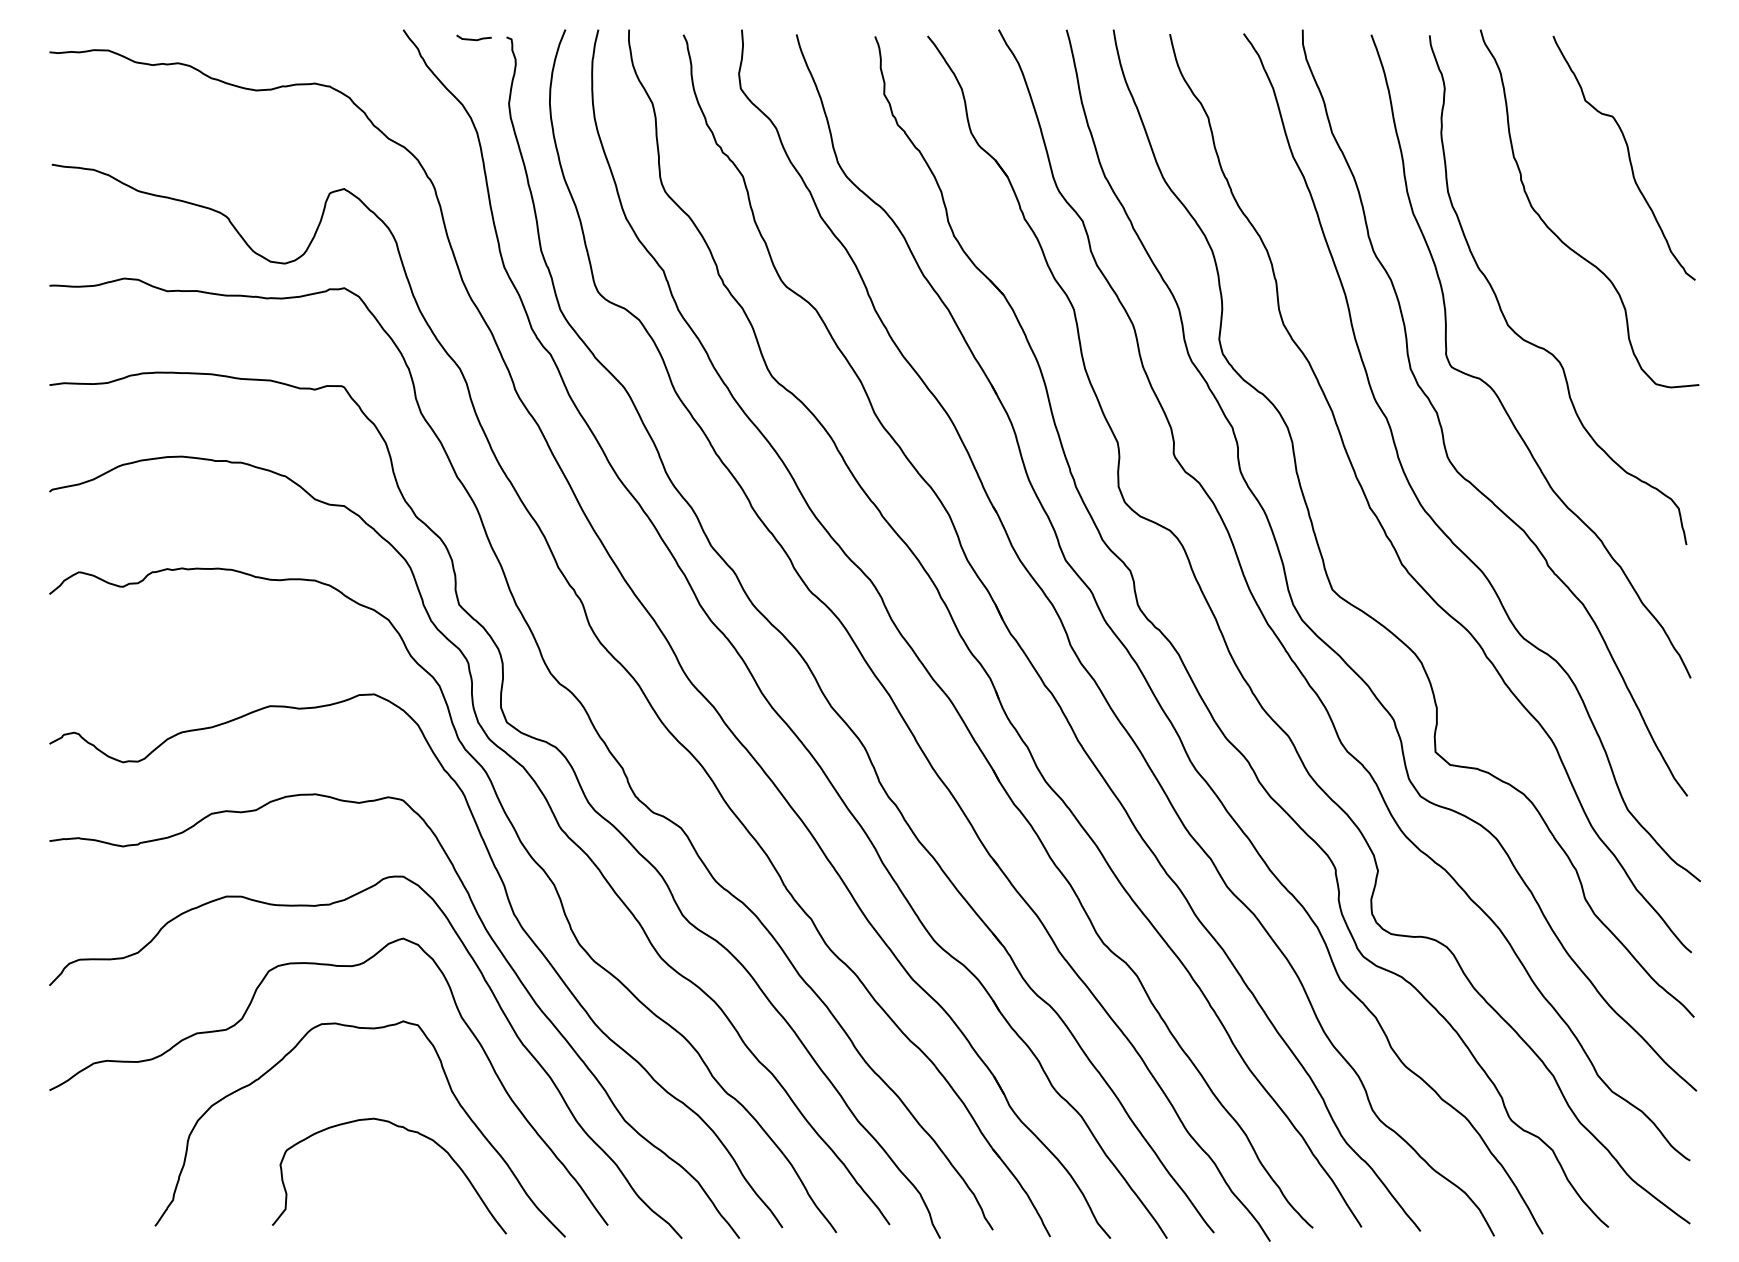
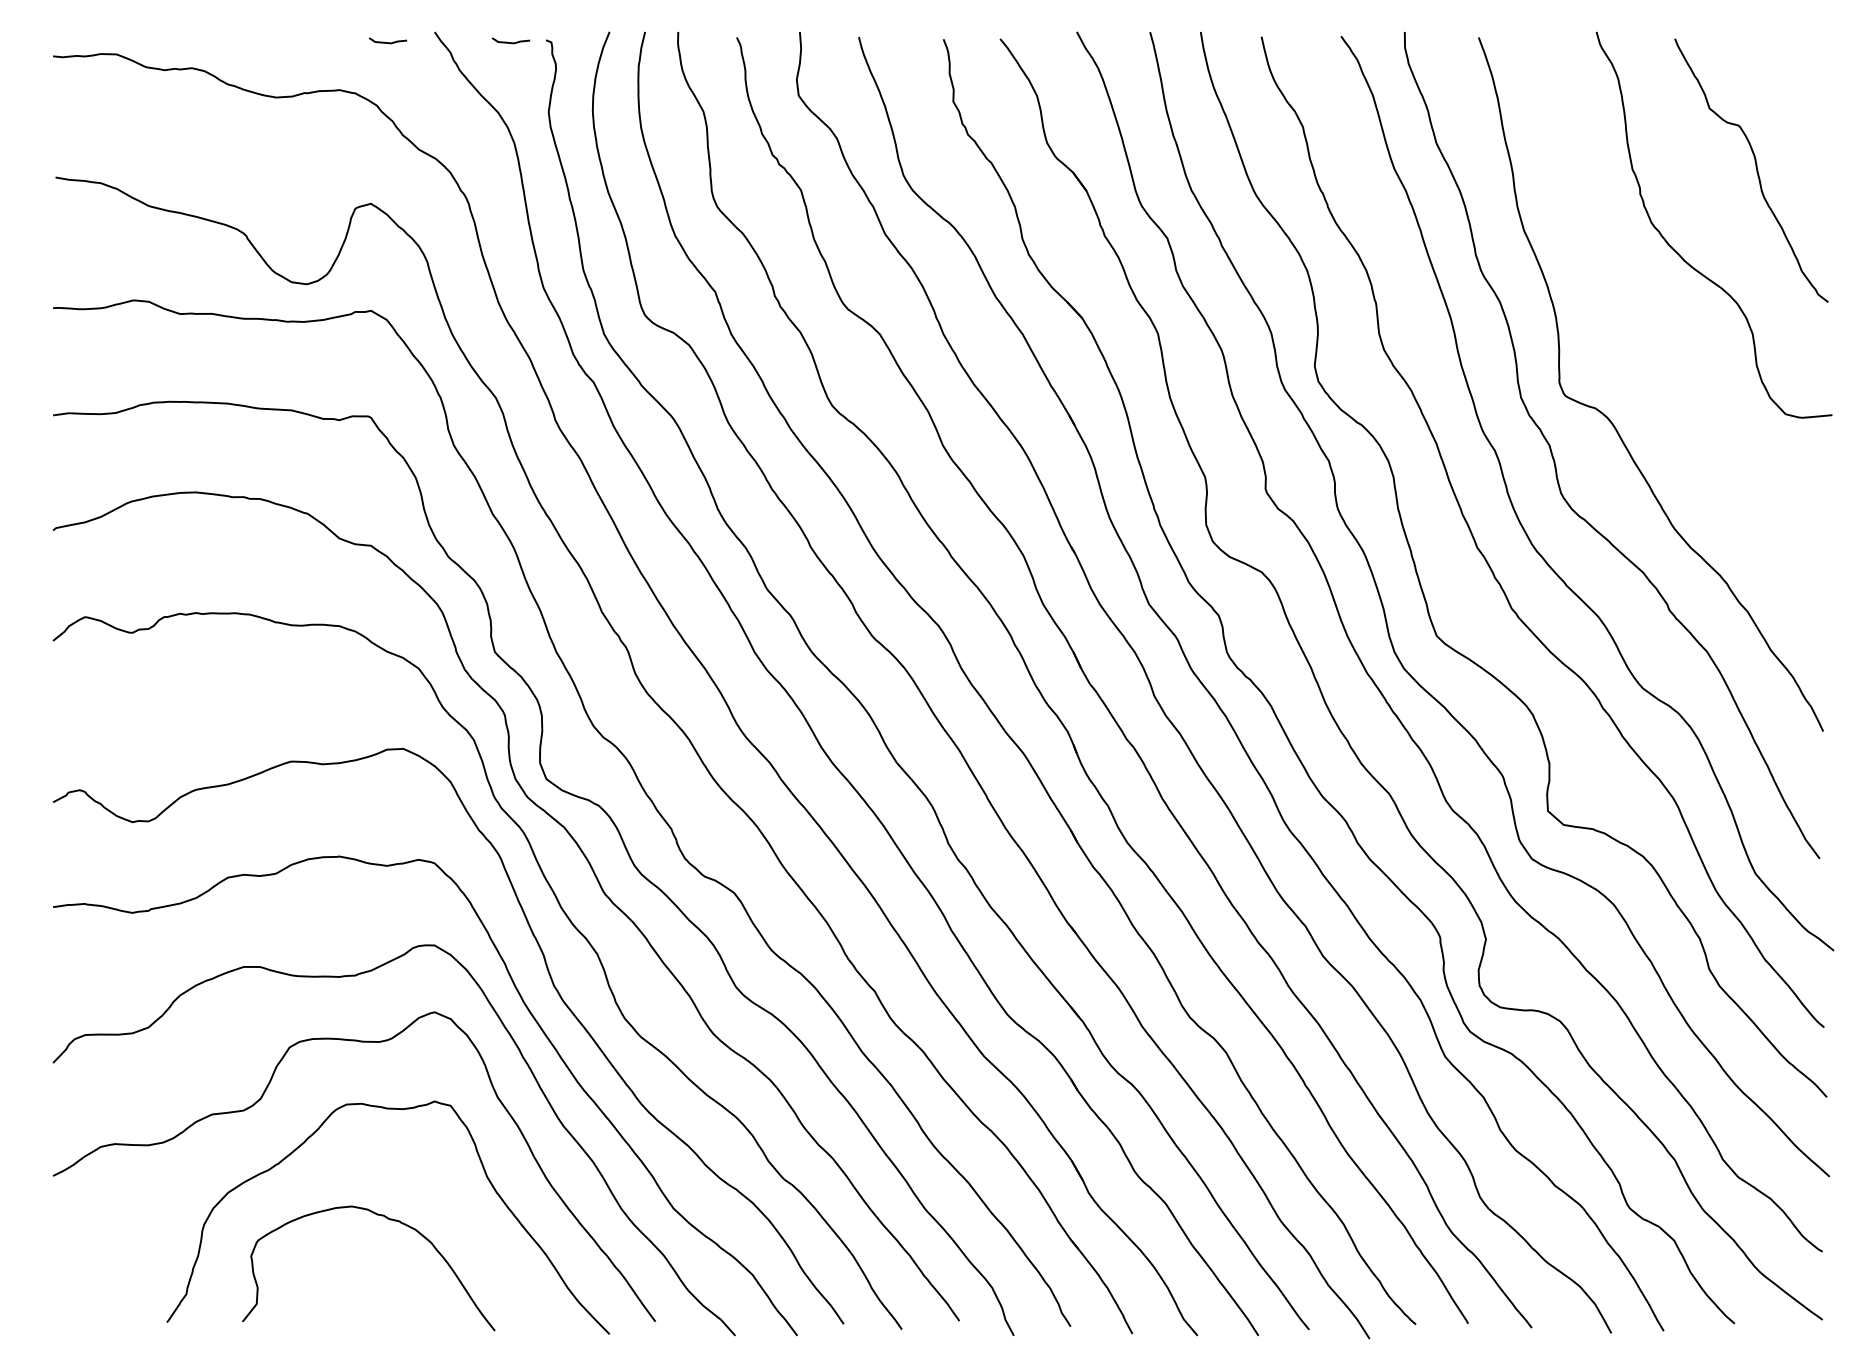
line: (360, 39) -> (388, 42), added
curve: (1502, 311) -> (1620, 335), removed
curve: (406, 1130) -> (387, 1219), moved

